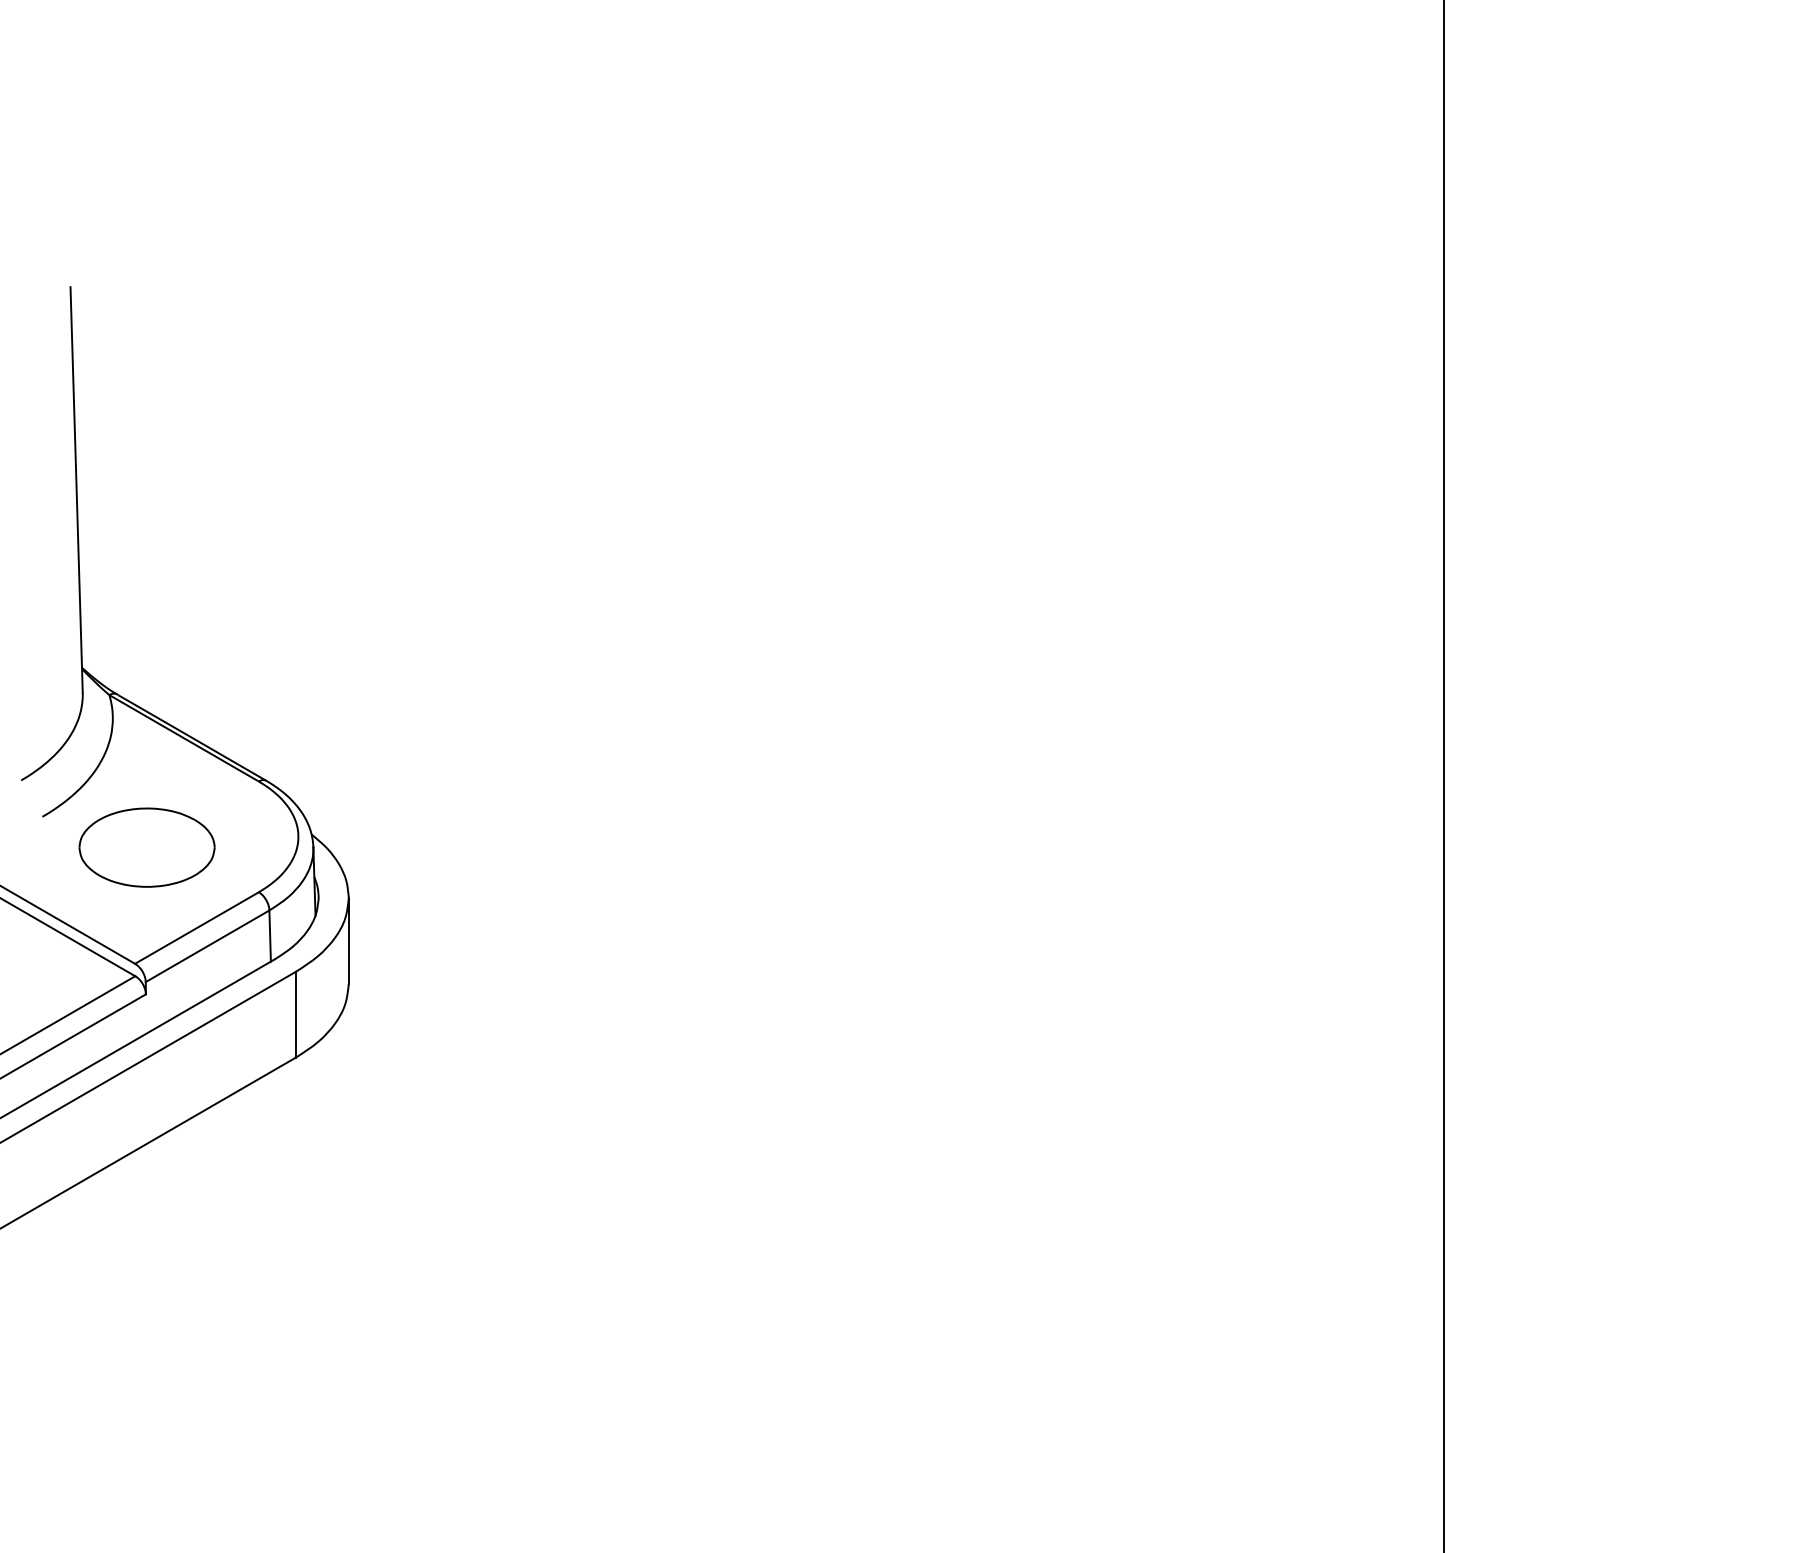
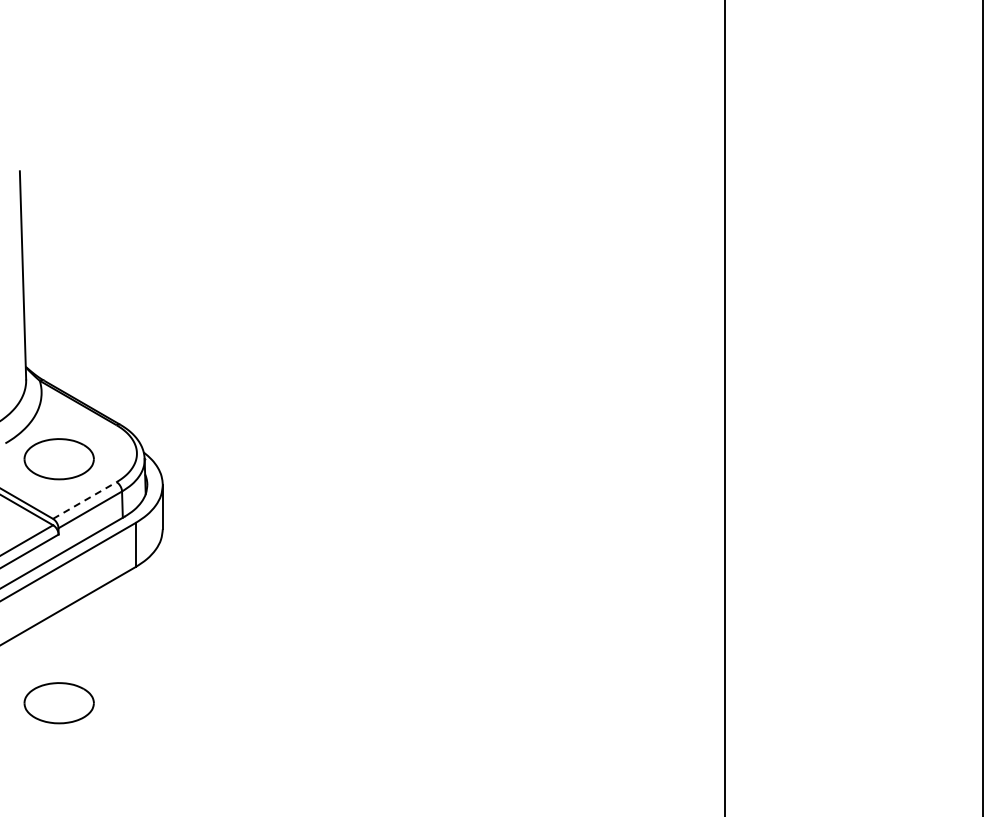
line: (196, 928) -> (84, 500), solid -> dashed
part: (145, 1323) -> (58, 703), added

